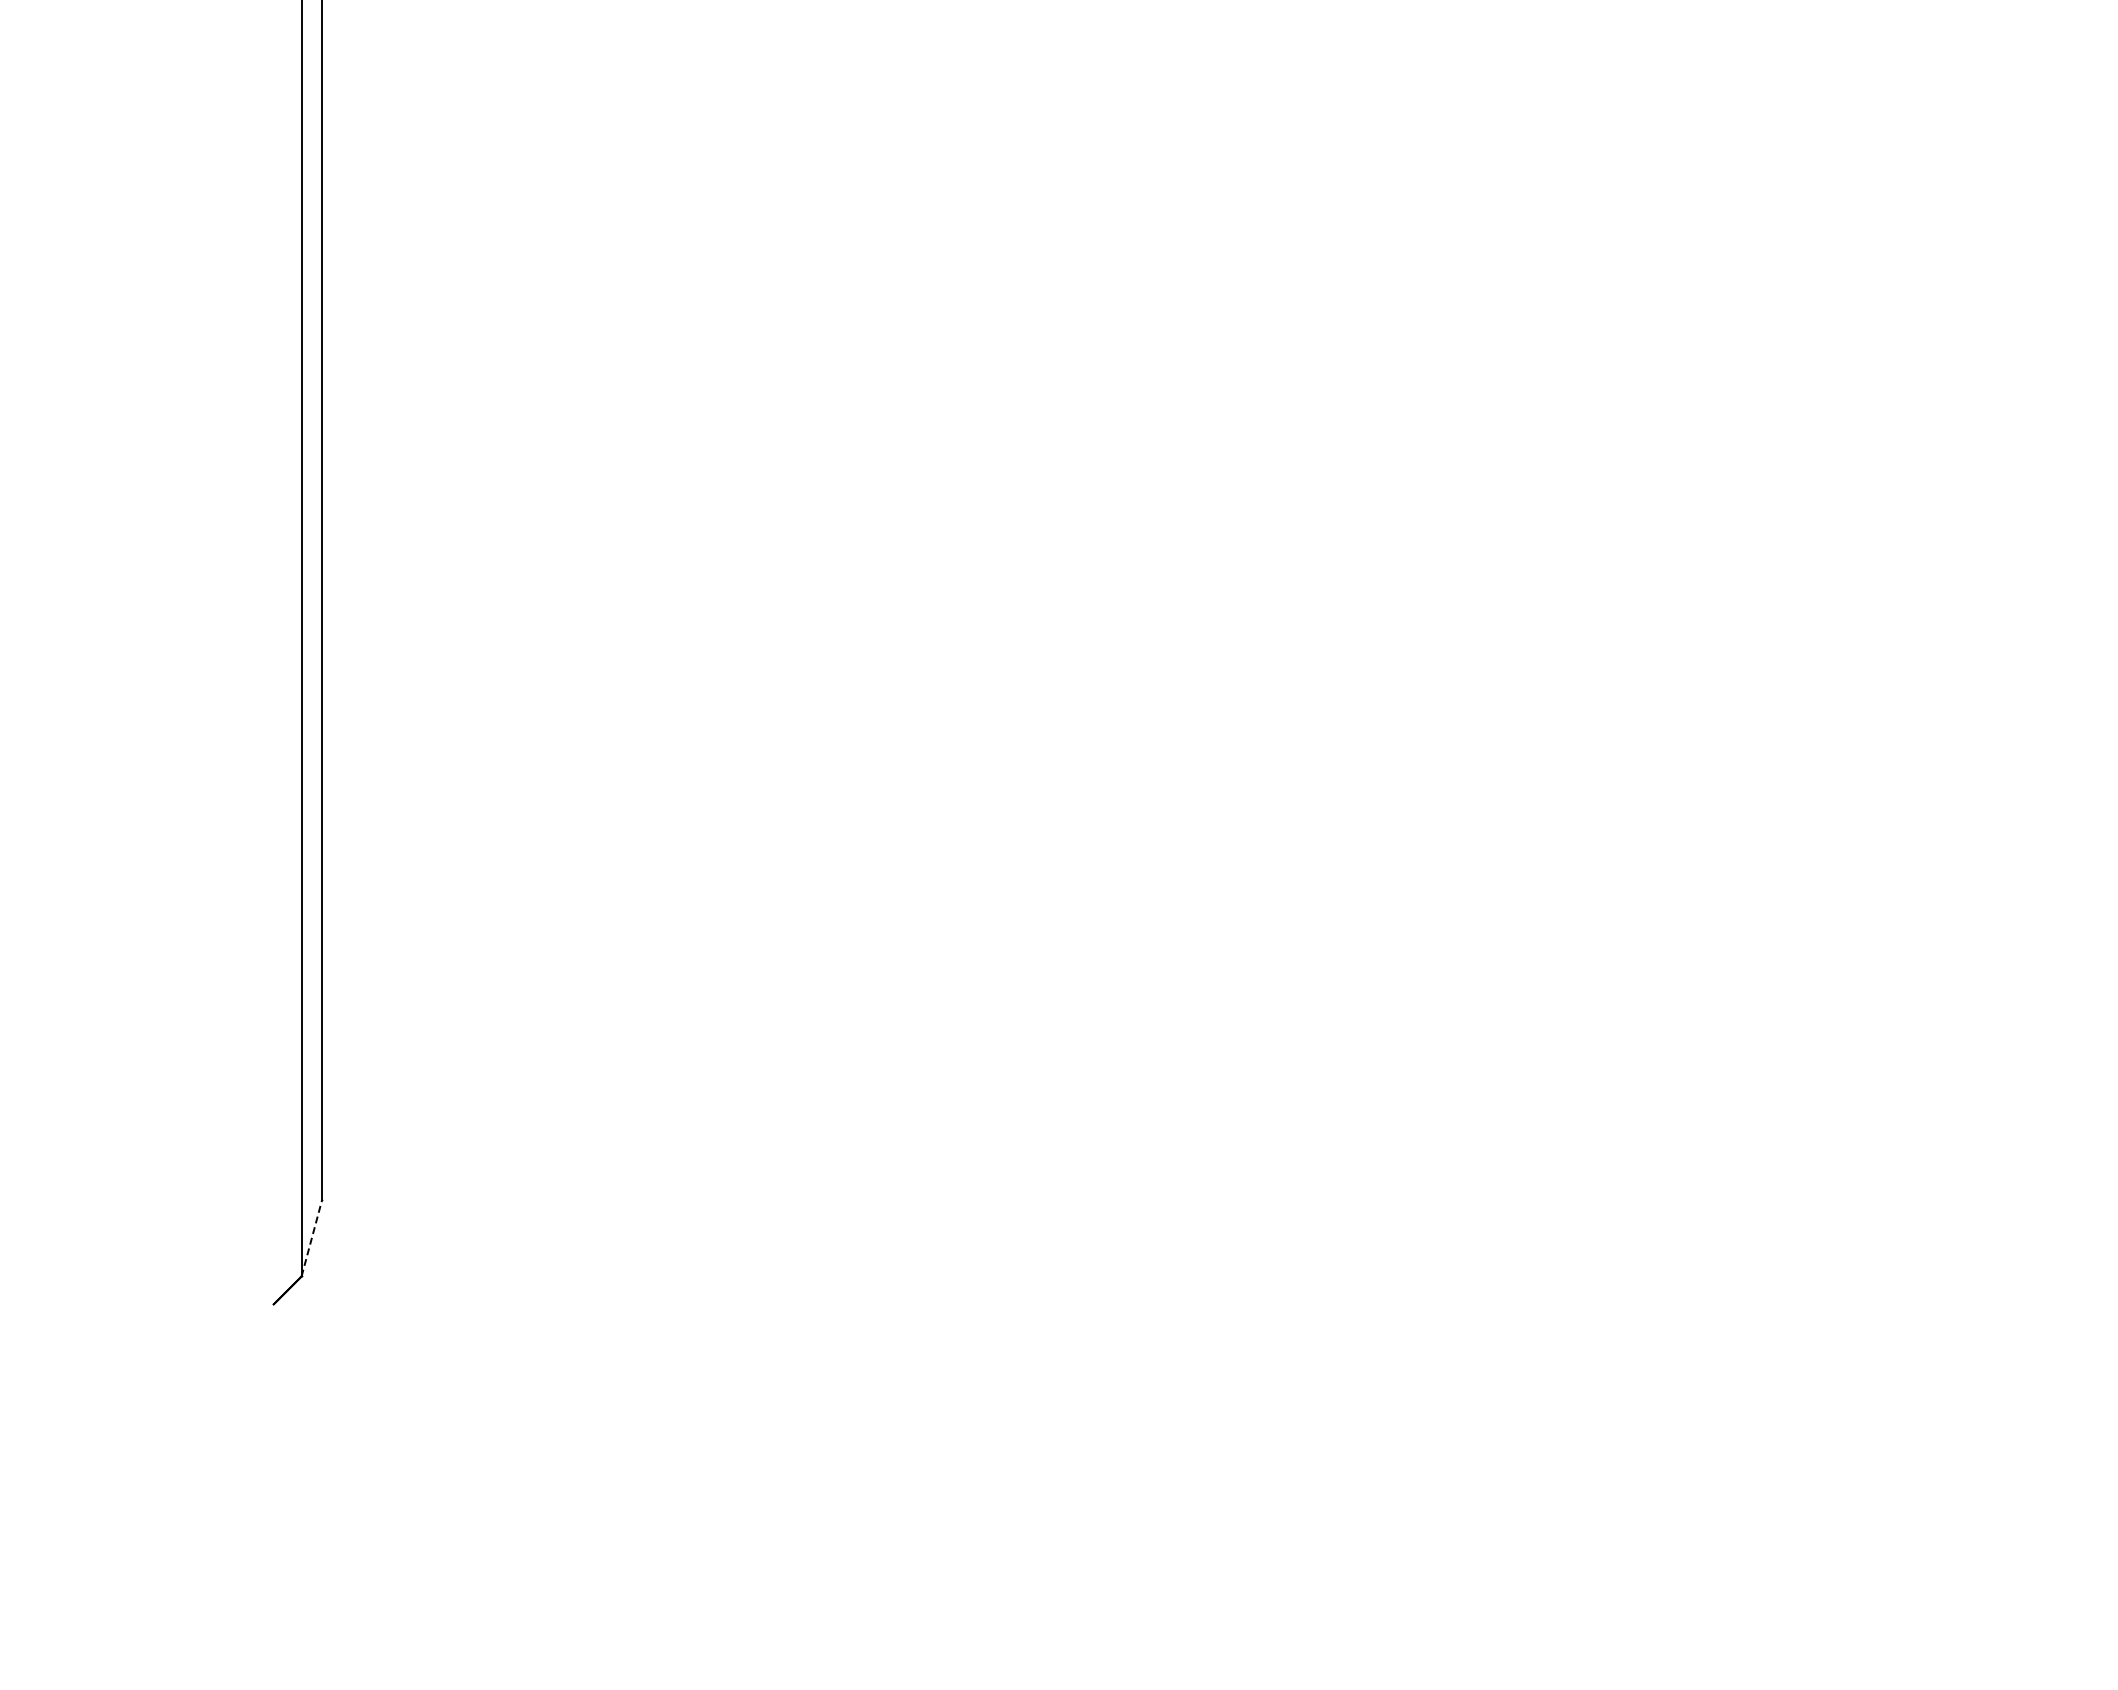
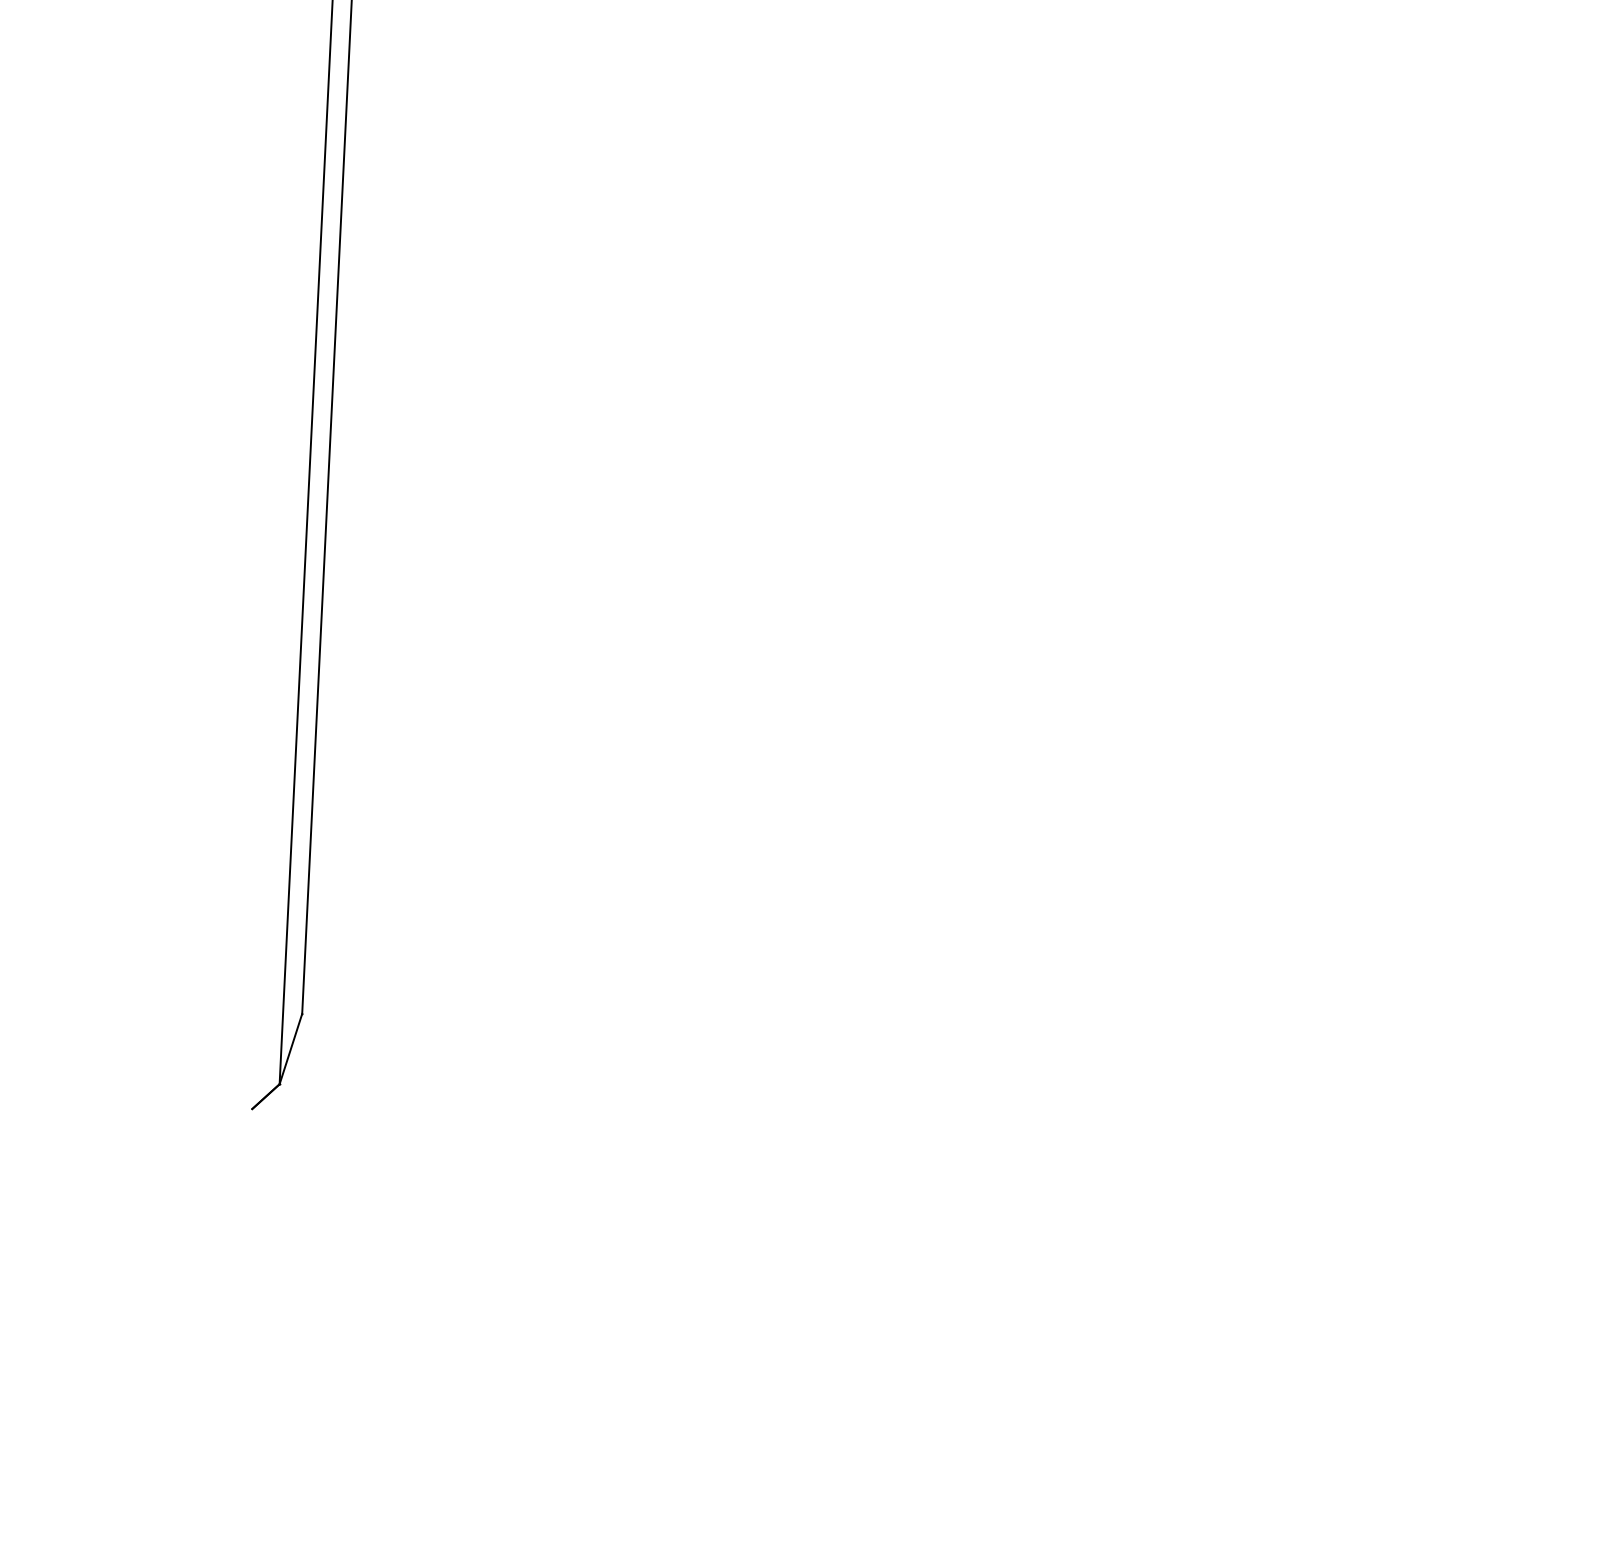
line: (311, 1237) -> (290, 1048), dashed -> solid

